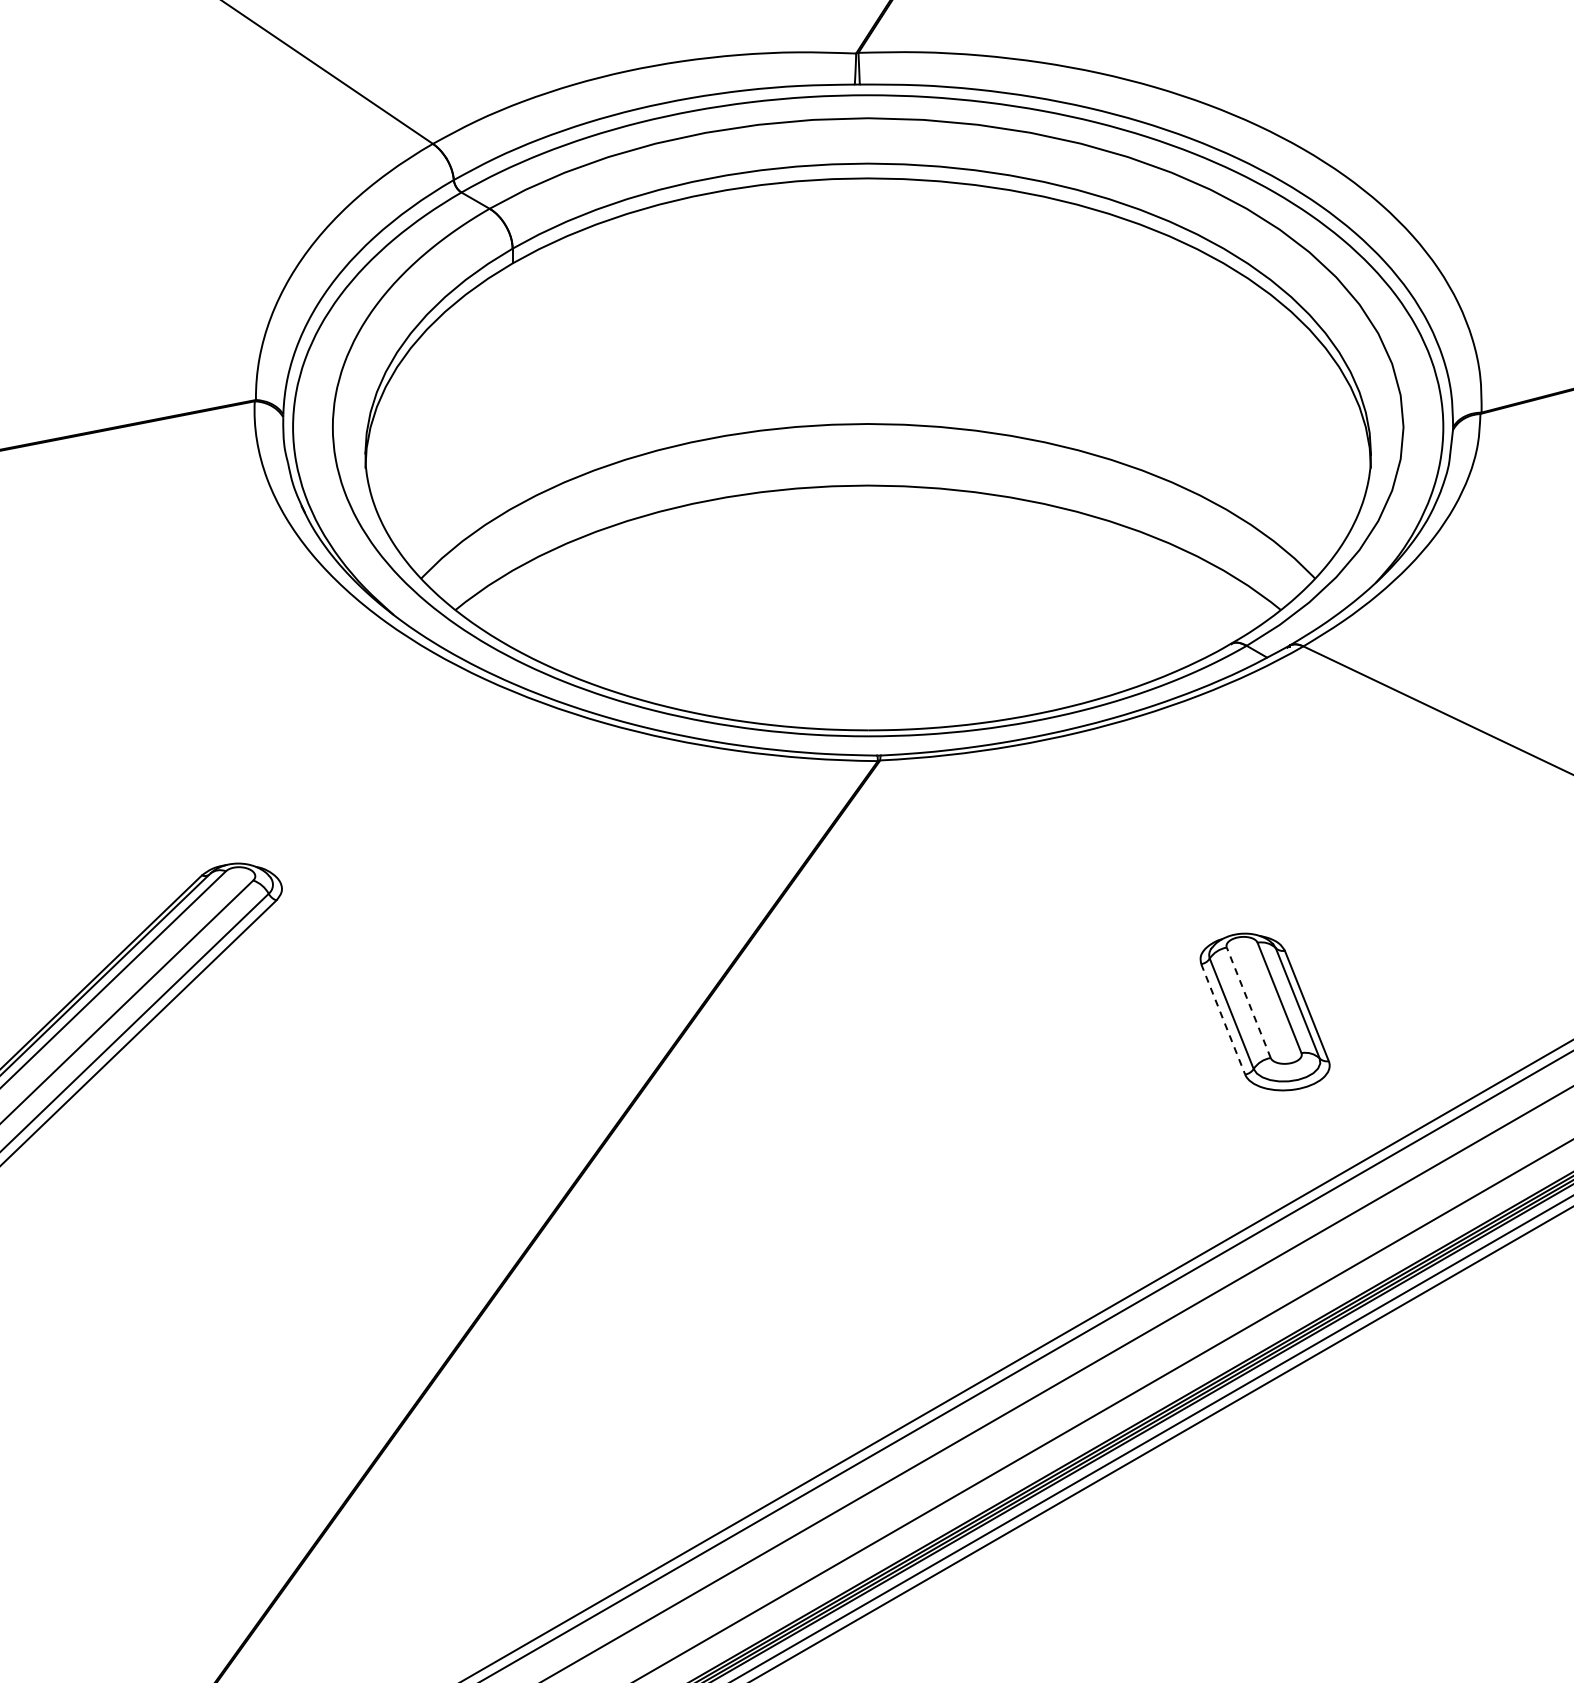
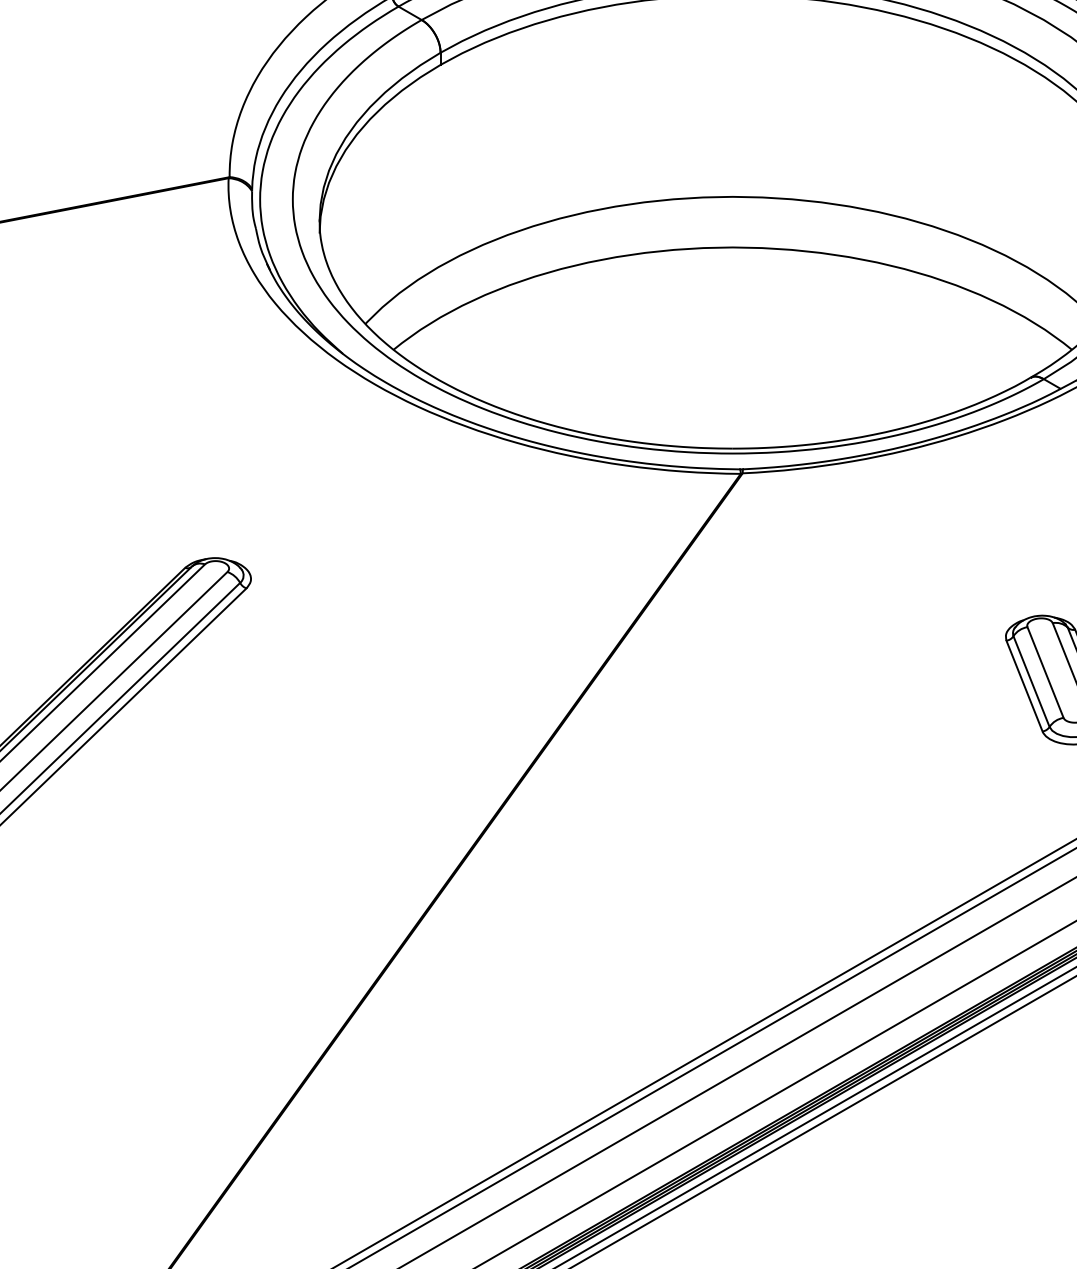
line: (1248, 1002) -> (1045, 672), dashed -> solid
line: (1223, 1019) -> (1024, 686), dashed -> solid

